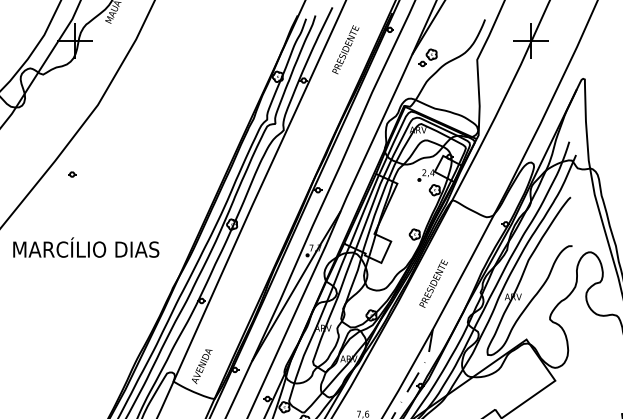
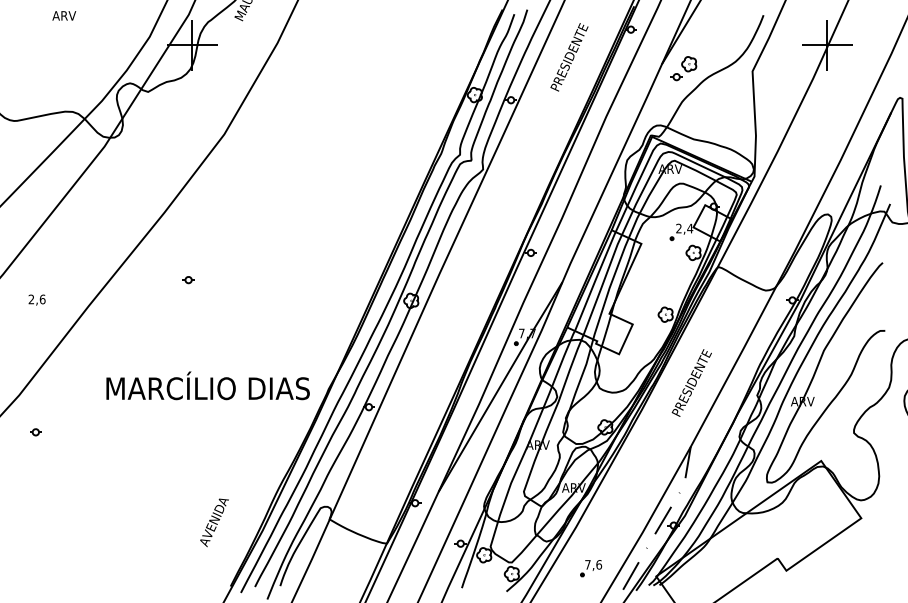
part: (72, 174) -> (188, 280), moved
text: (85, 247) -> (207, 385), moved
text: (202, 366) -> (214, 522), moved

